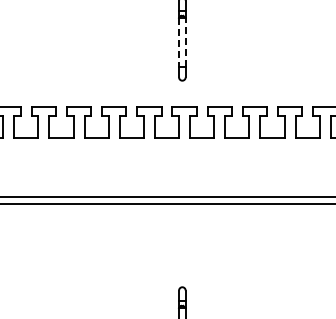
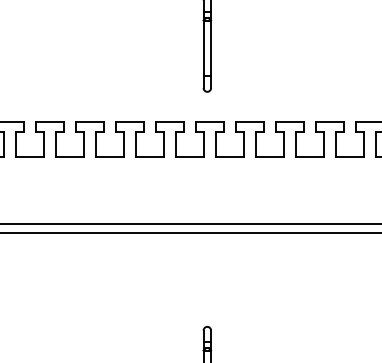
line: (185, 42) -> (210, 48), dashed -> solid
line: (179, 43) -> (204, 49), dashed -> solid

